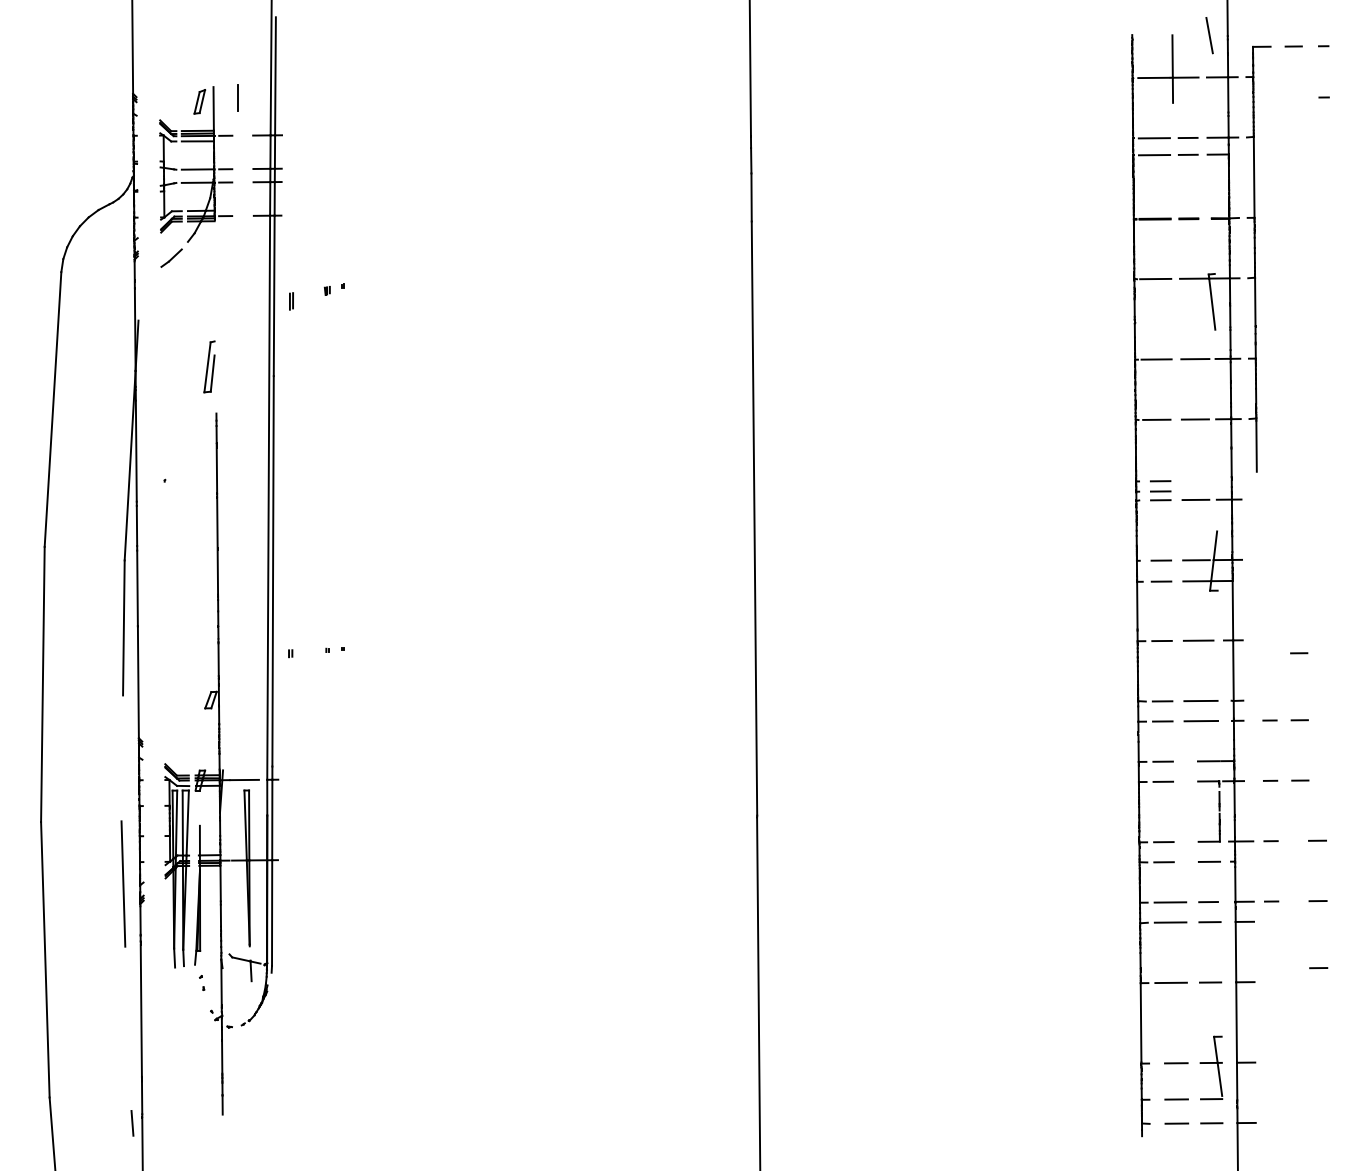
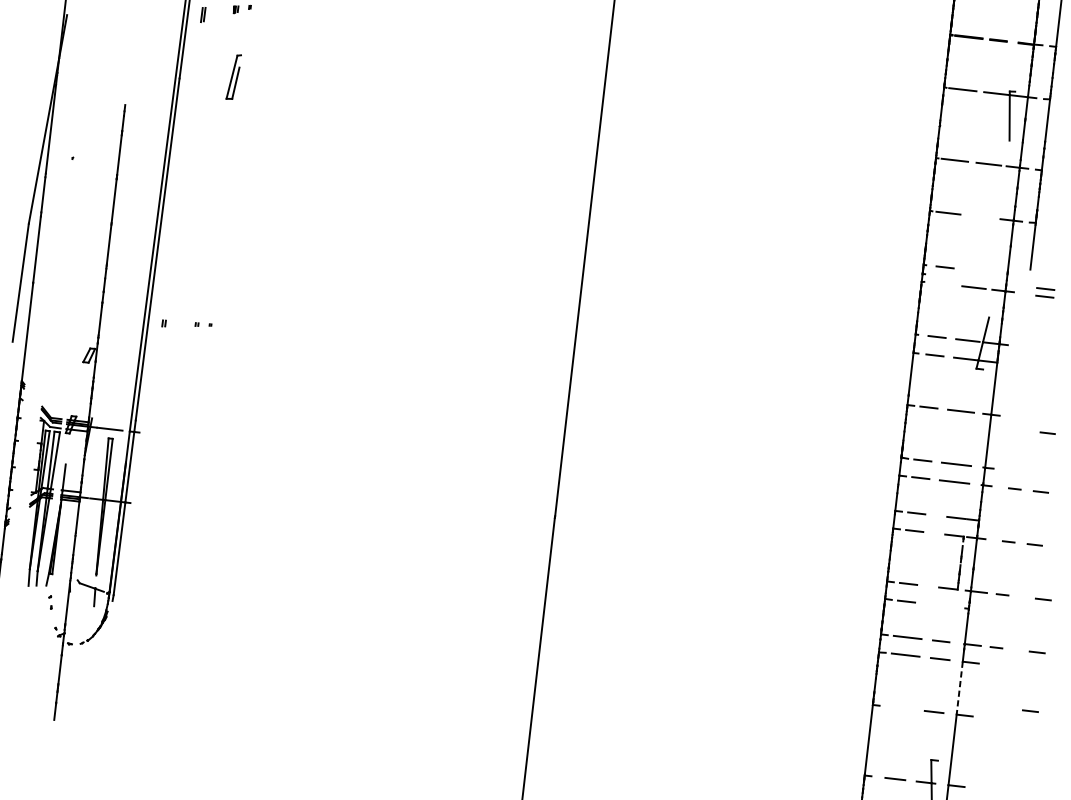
part: (209, 366) -> (233, 76), moved
line: (1194, 419) -> (981, 216), removed
part: (1160, 495) -> (1045, 292), moved
line: (1209, 861) -> (946, 605), removed
line: (1235, 952) -> (959, 688), solid -> dashed
line: (1170, 982) -> (899, 707), removed

